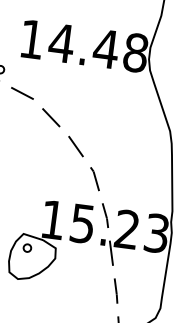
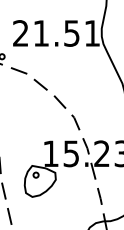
text: (83, 46) -> (56, 33), 14.48 -> 21.51

